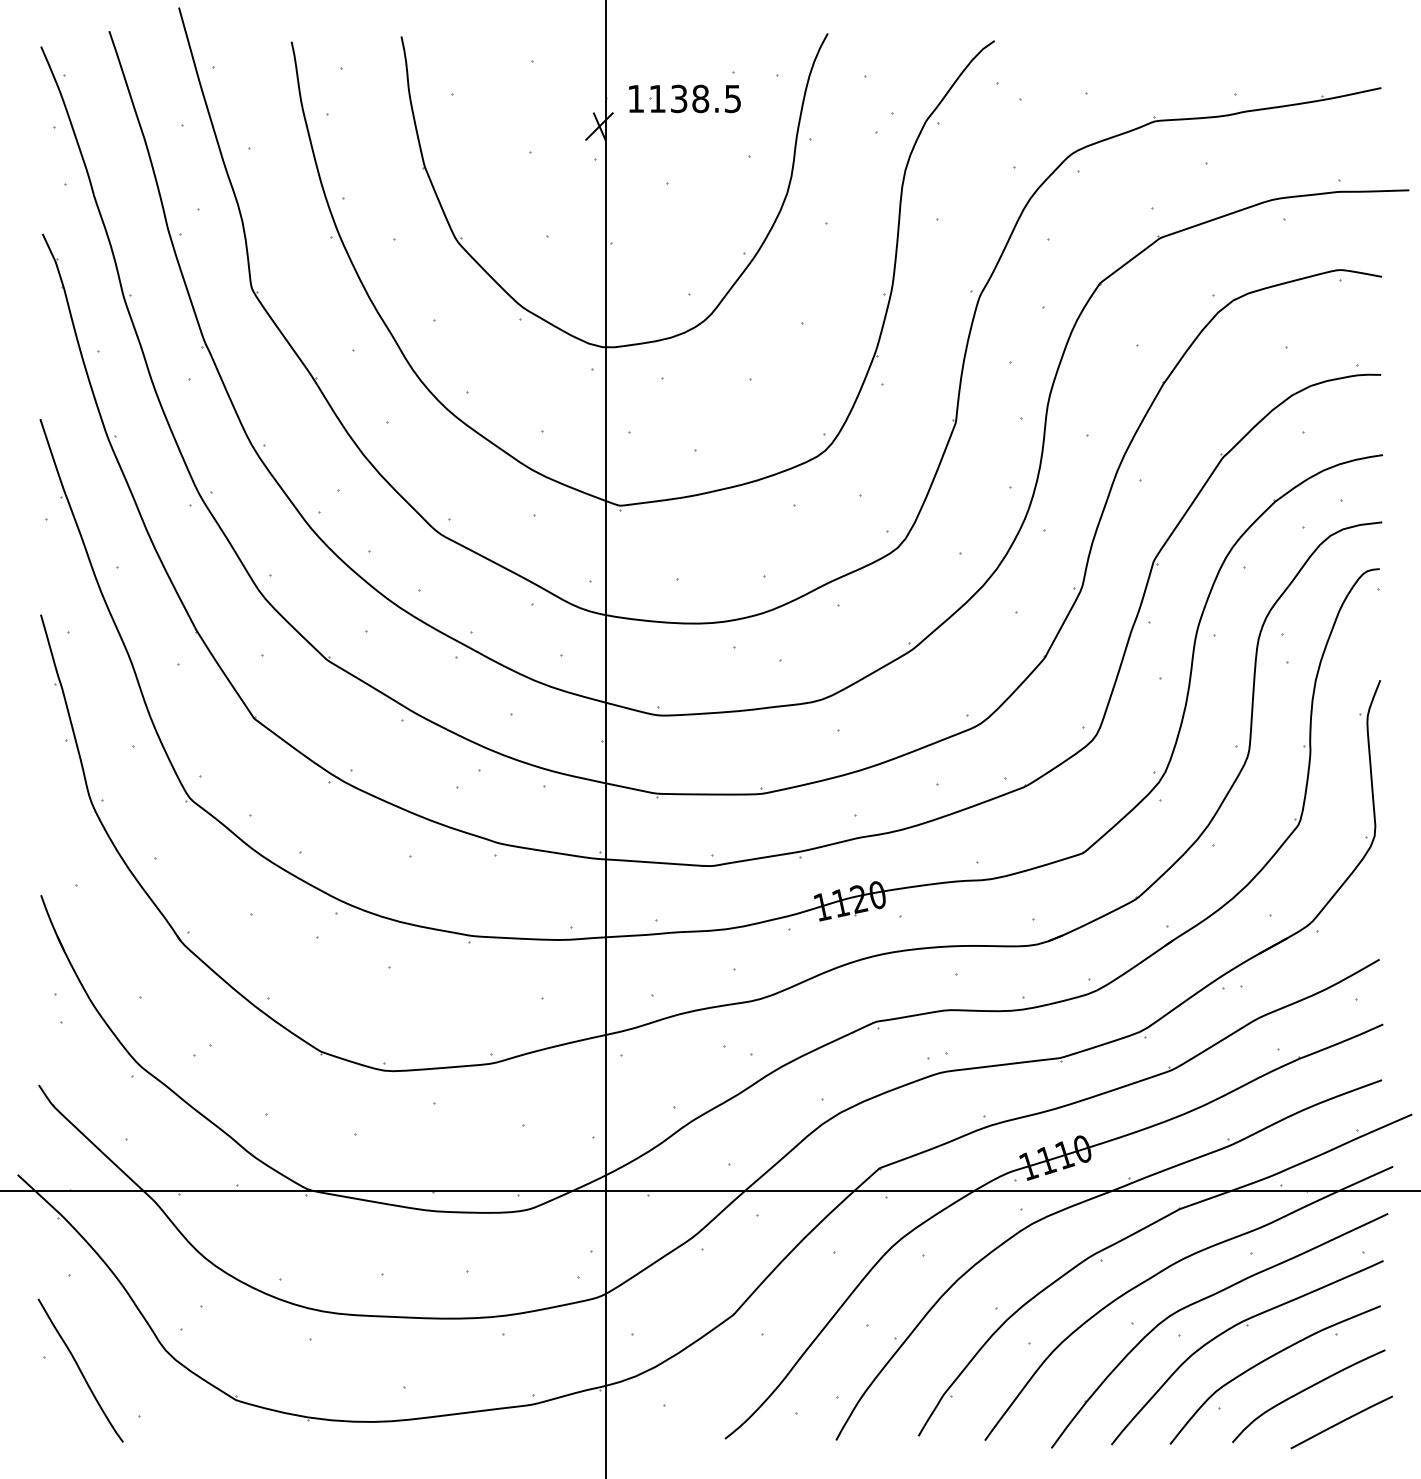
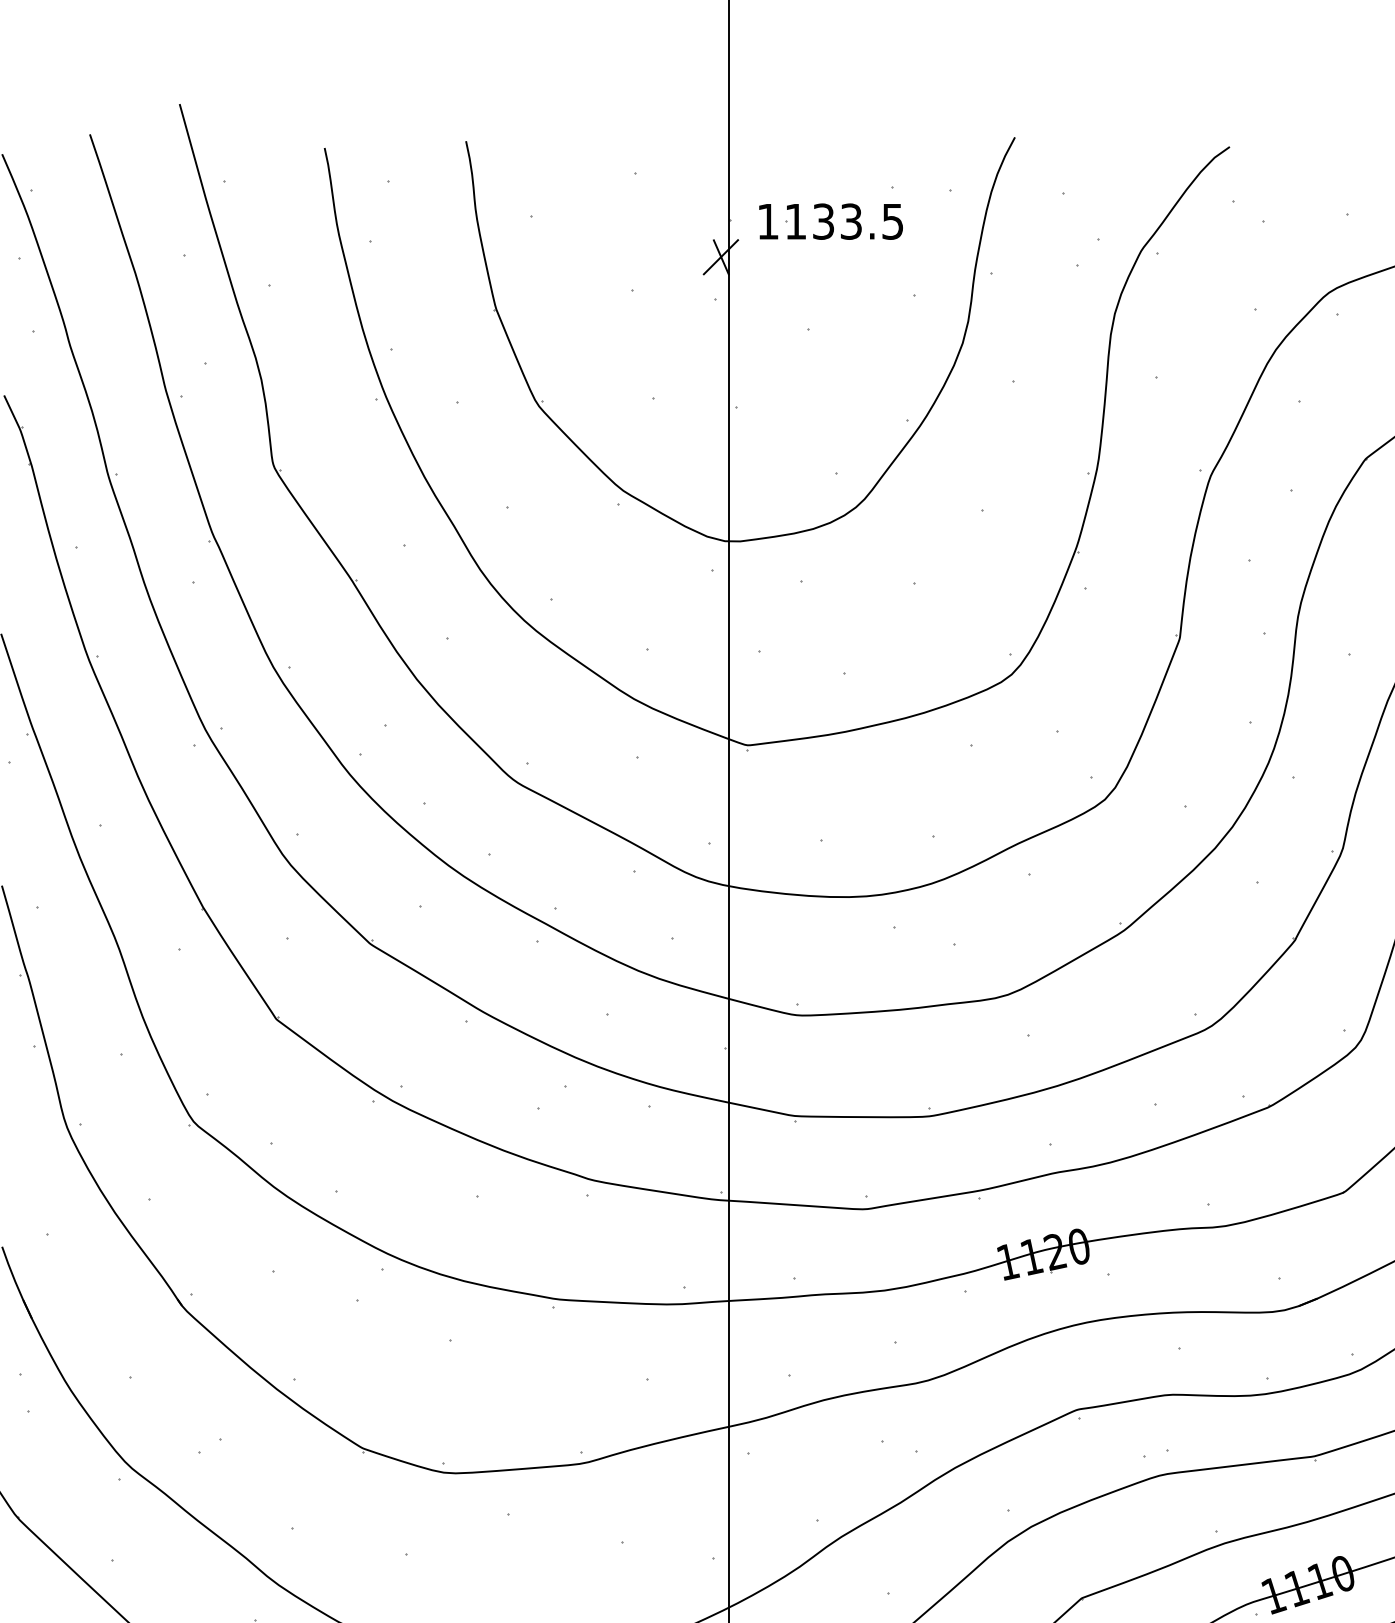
text: (700, 98) -> (851, 221), 1138.5 -> 1133.5

